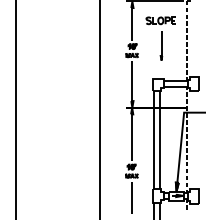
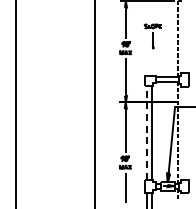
part: (160, 38) -> (152, 36), size x0.6
line: (154, 139) -> (146, 132), solid -> dashed

